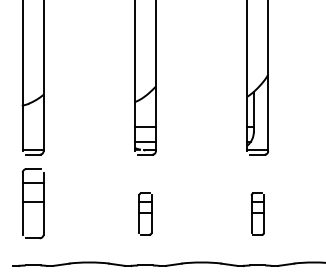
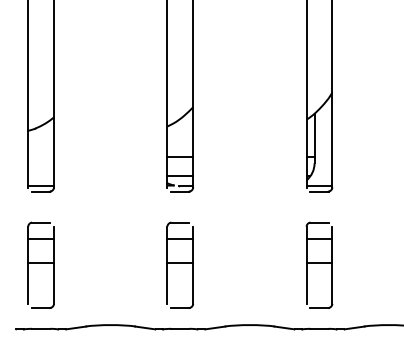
part: (32, 203) -> (40, 264), moved
part: (144, 213) -> (179, 264), size x1.67
part: (257, 213) -> (319, 264), size x1.67

